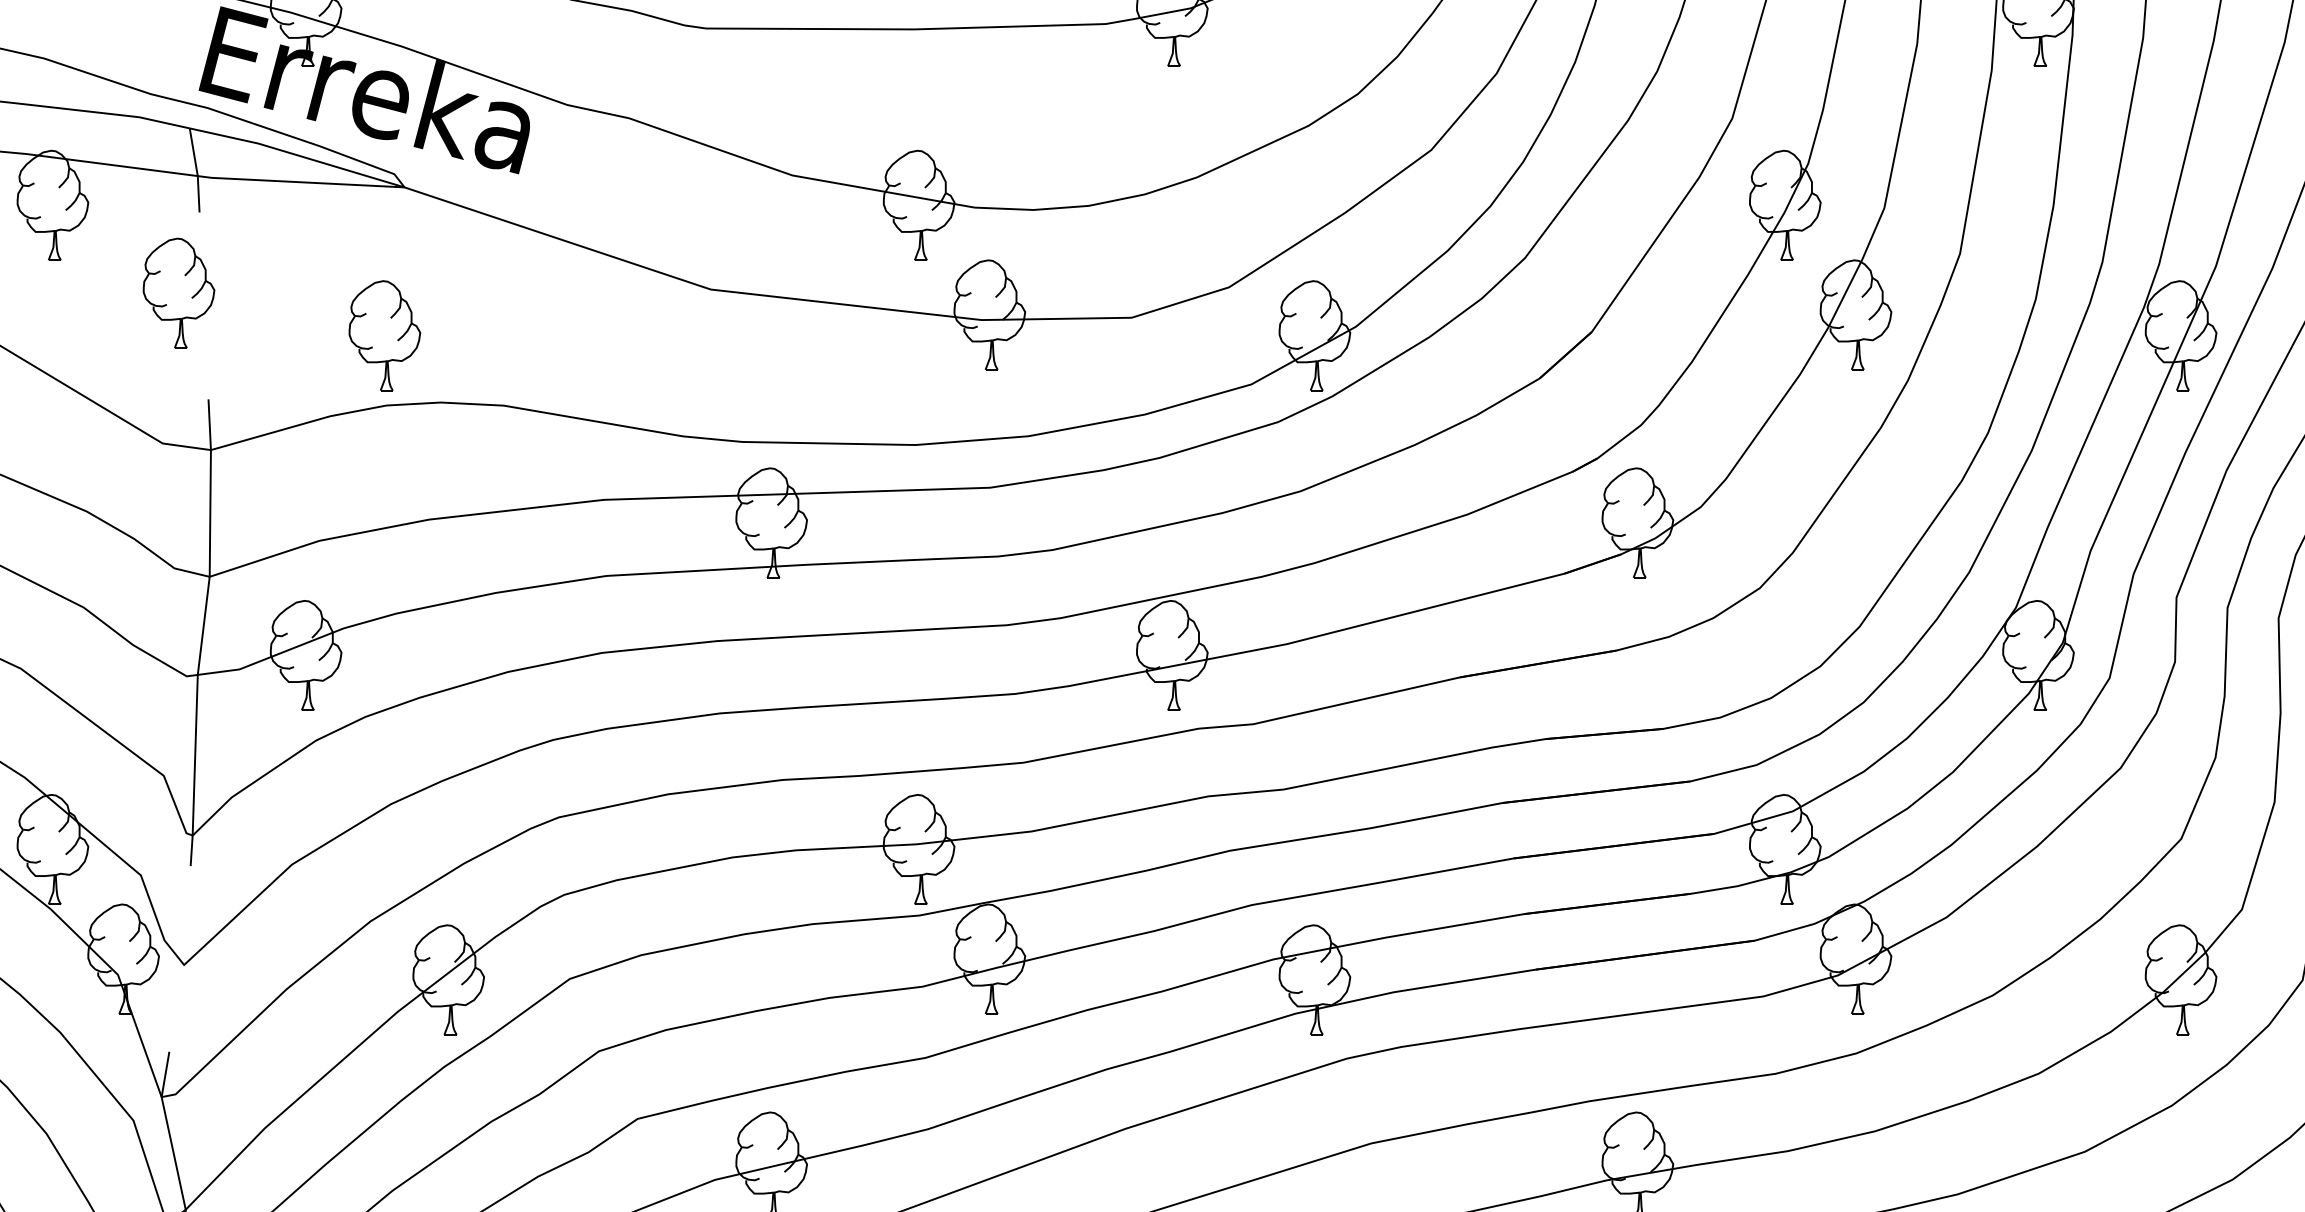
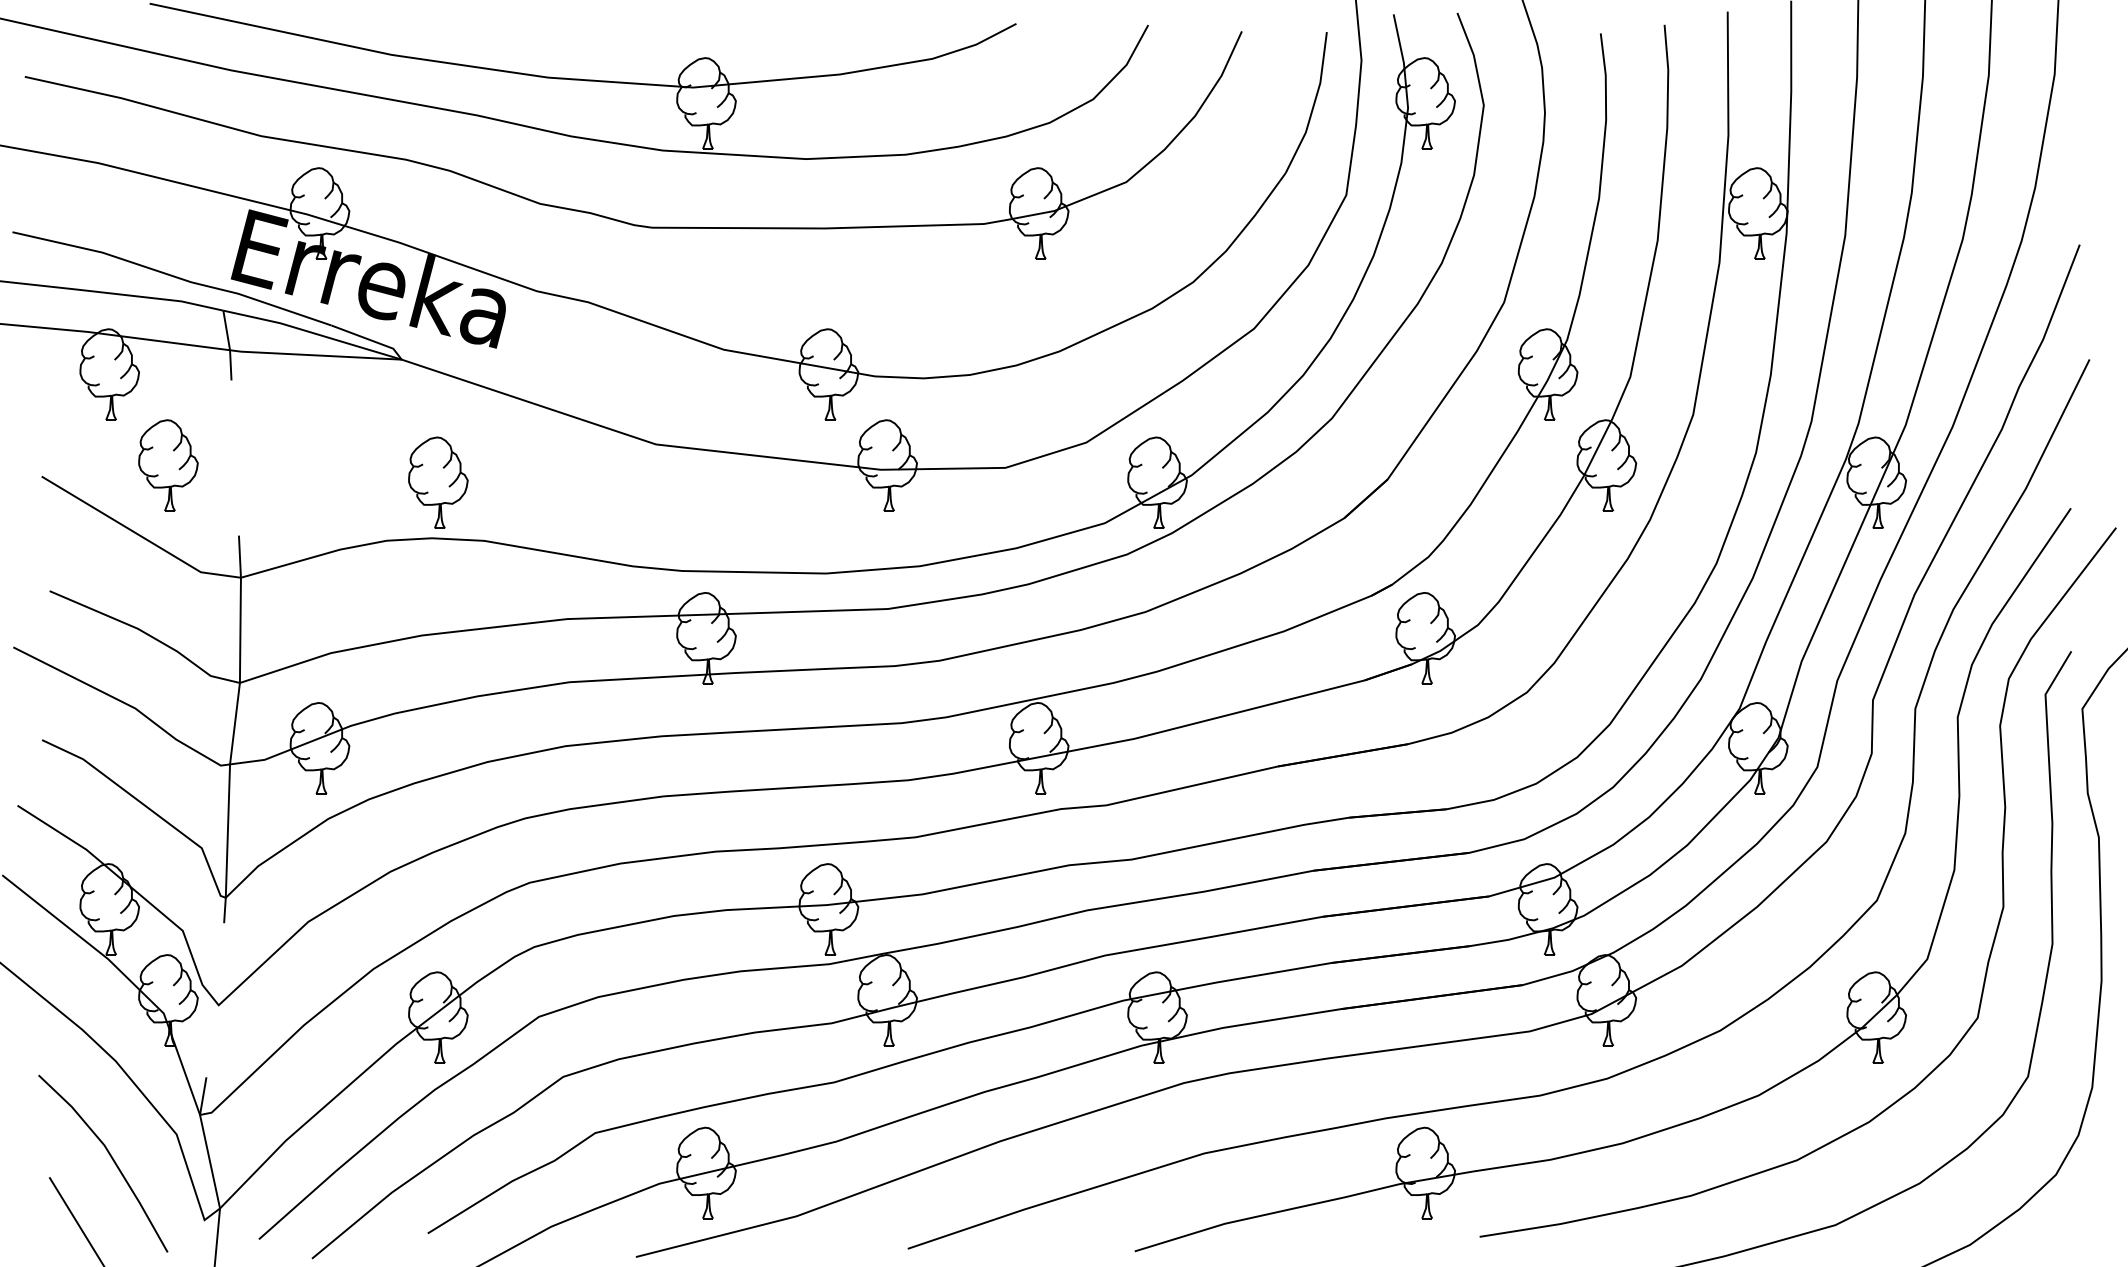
part: (179, 293) -> (168, 465), moved
part: (385, 335) -> (438, 482), moved

